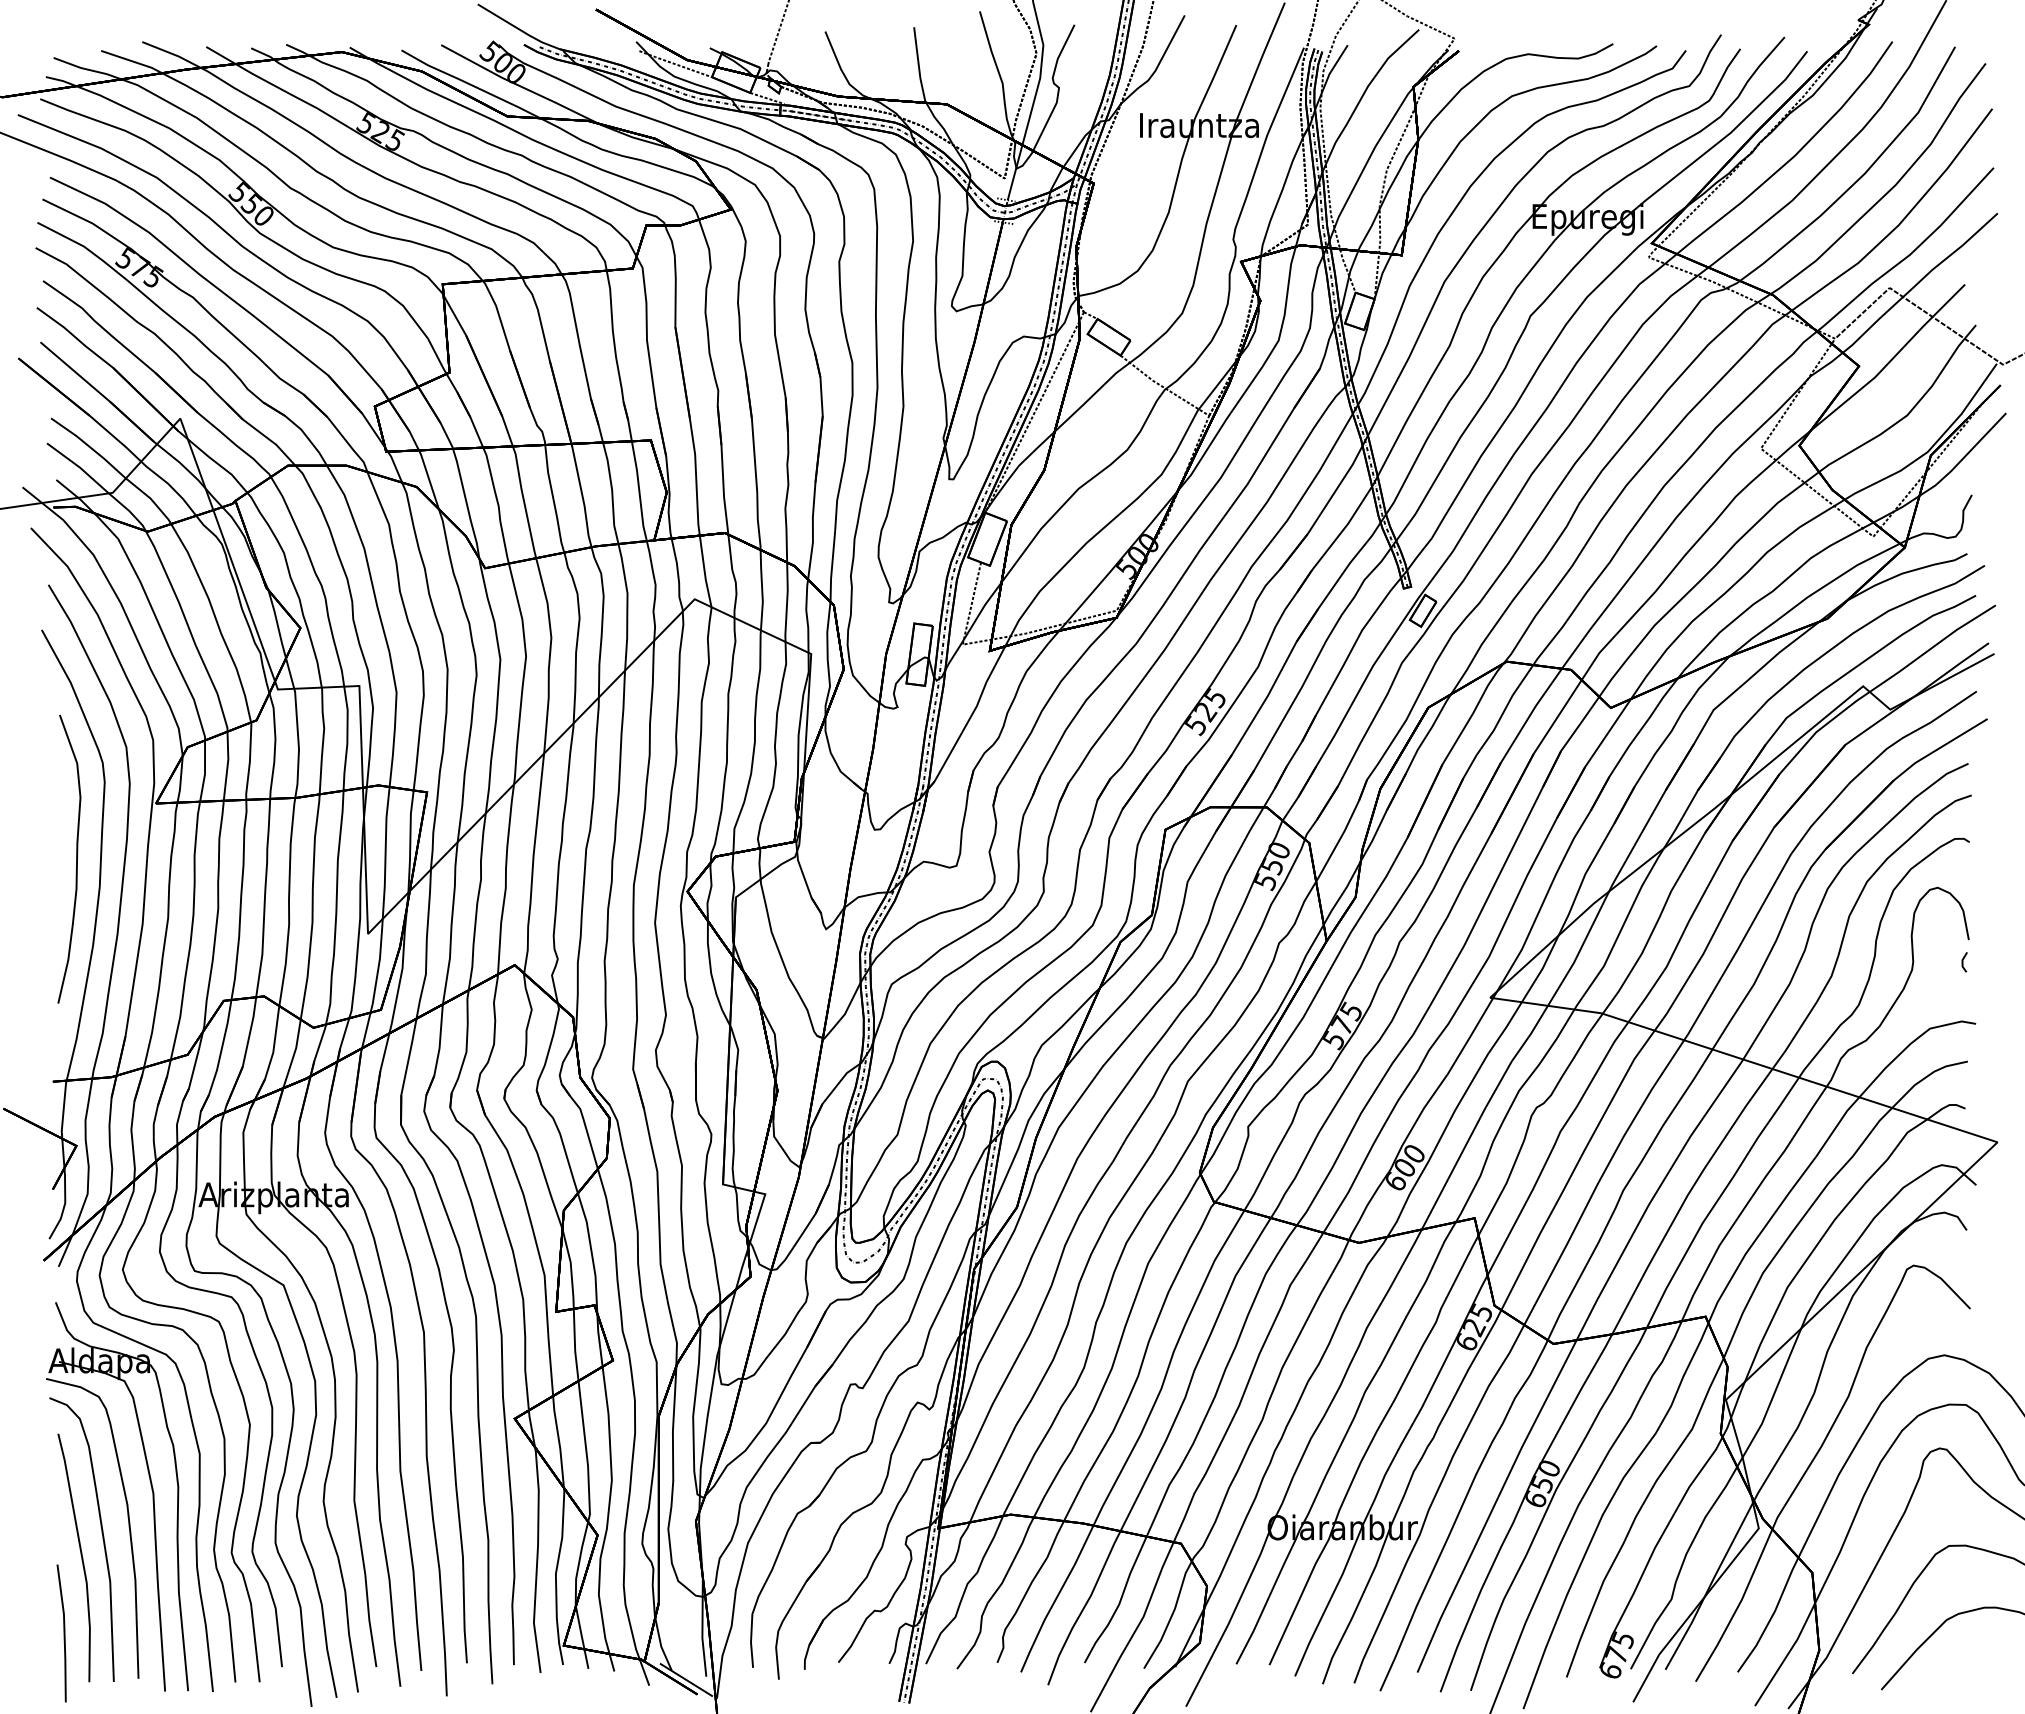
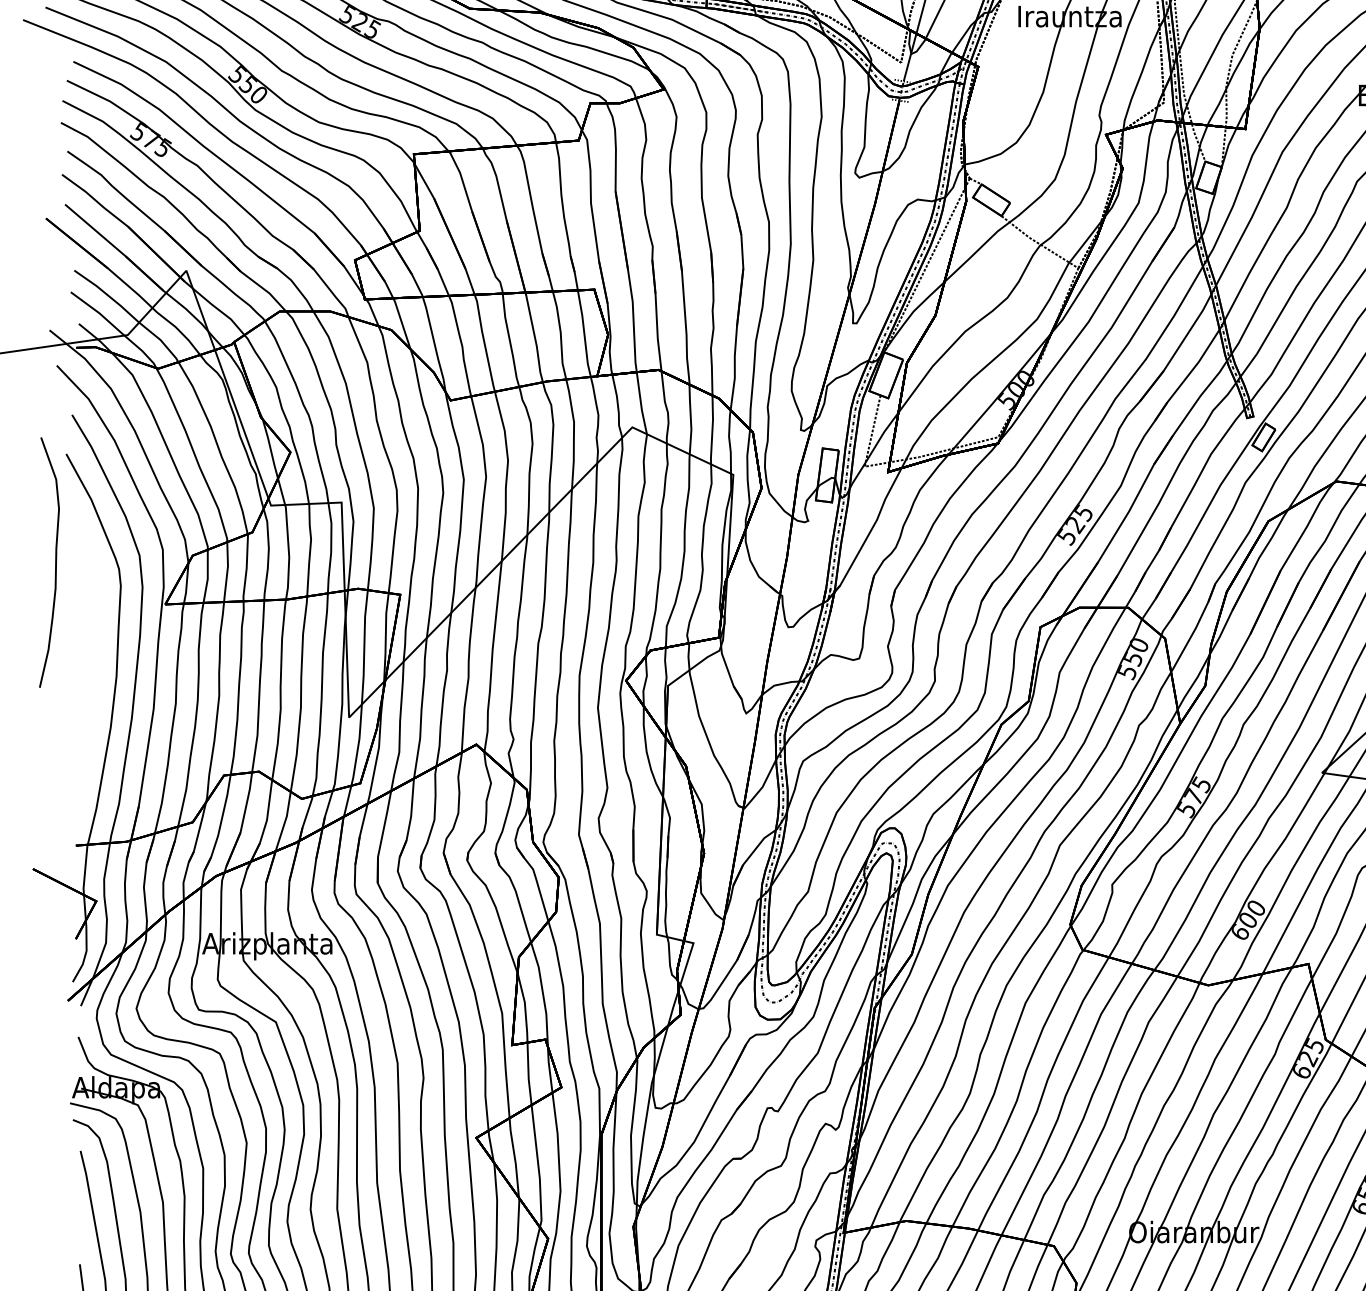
curve: (76, 858) -> (55, 561), moved

